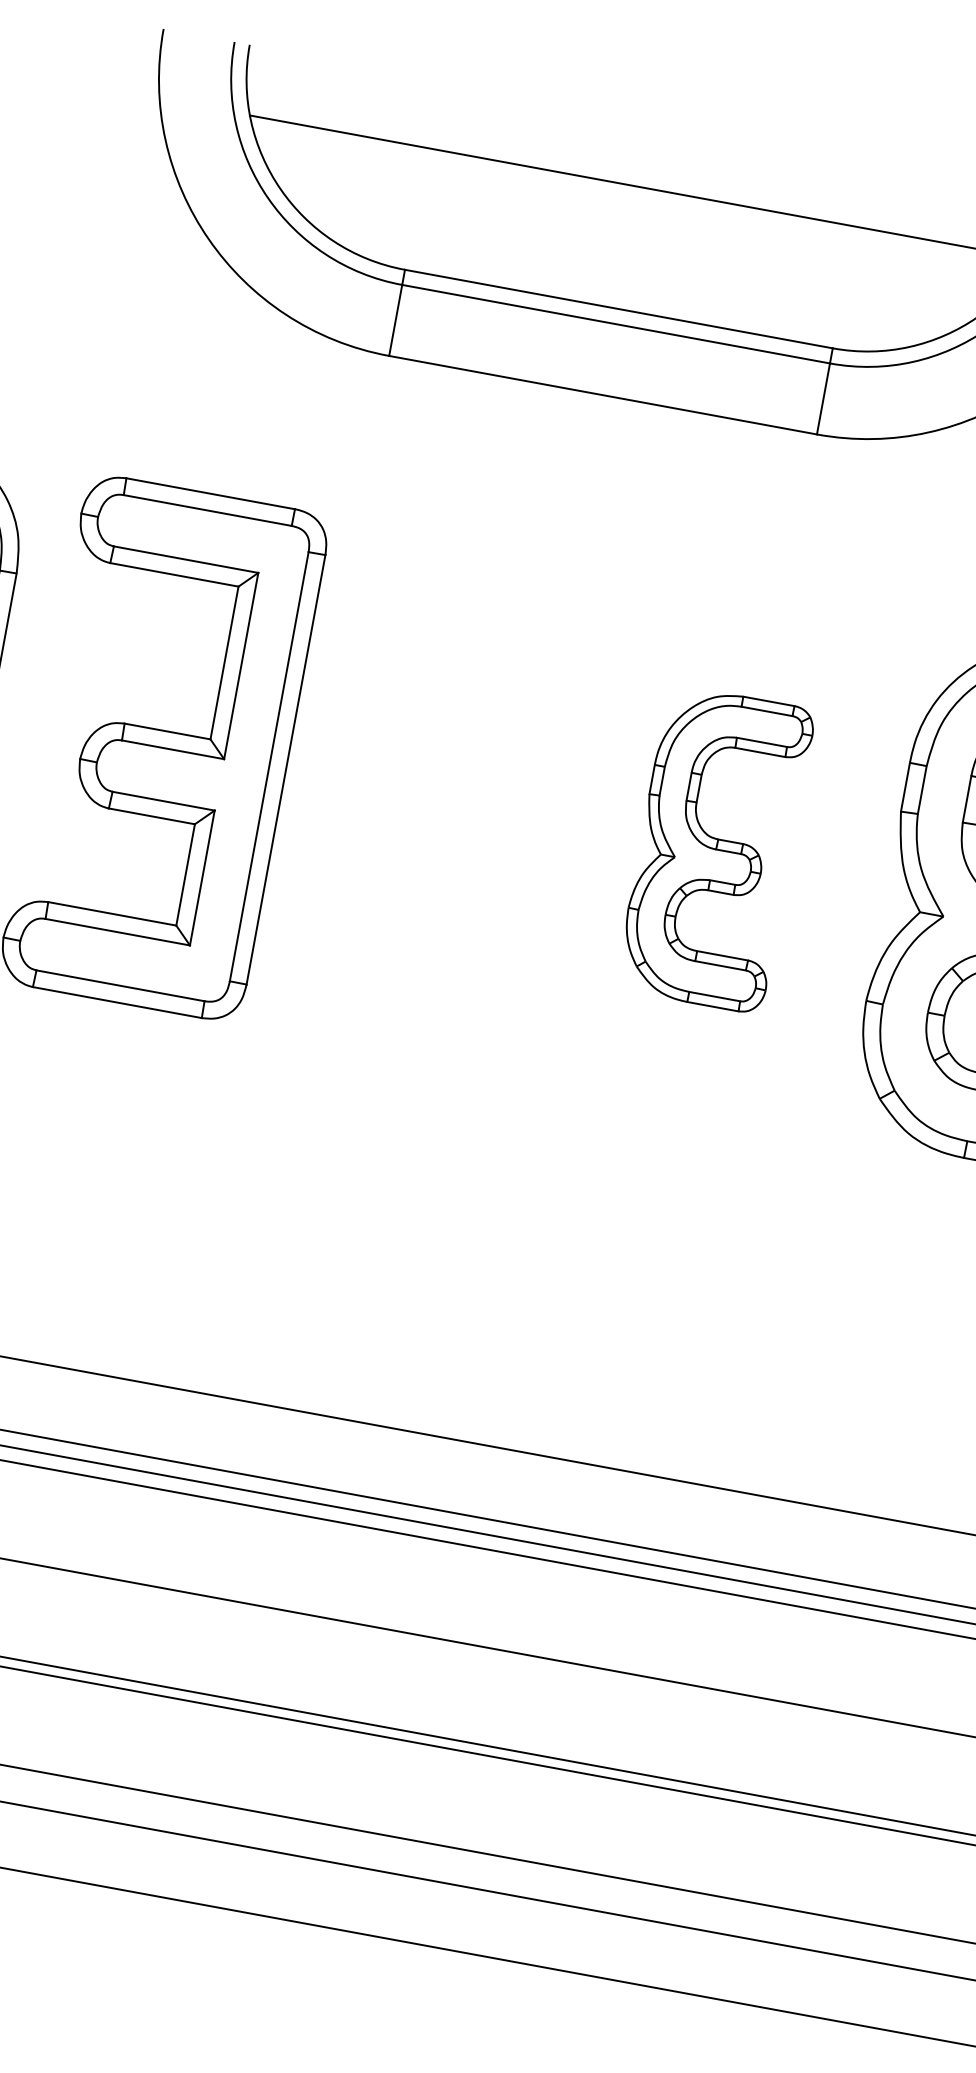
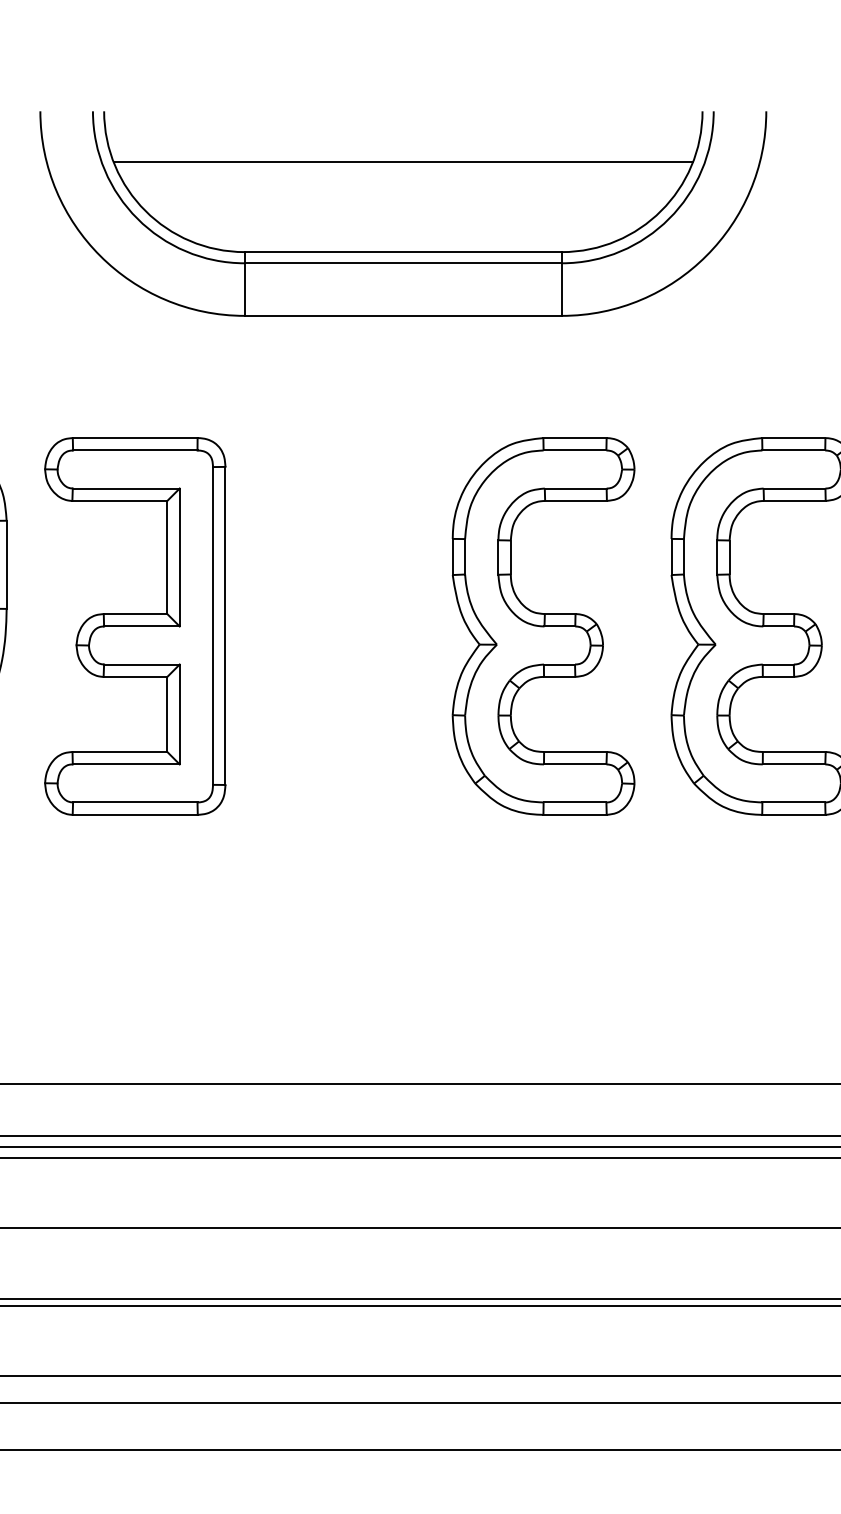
part: (715, 849) -> (543, 626), size x1.67

